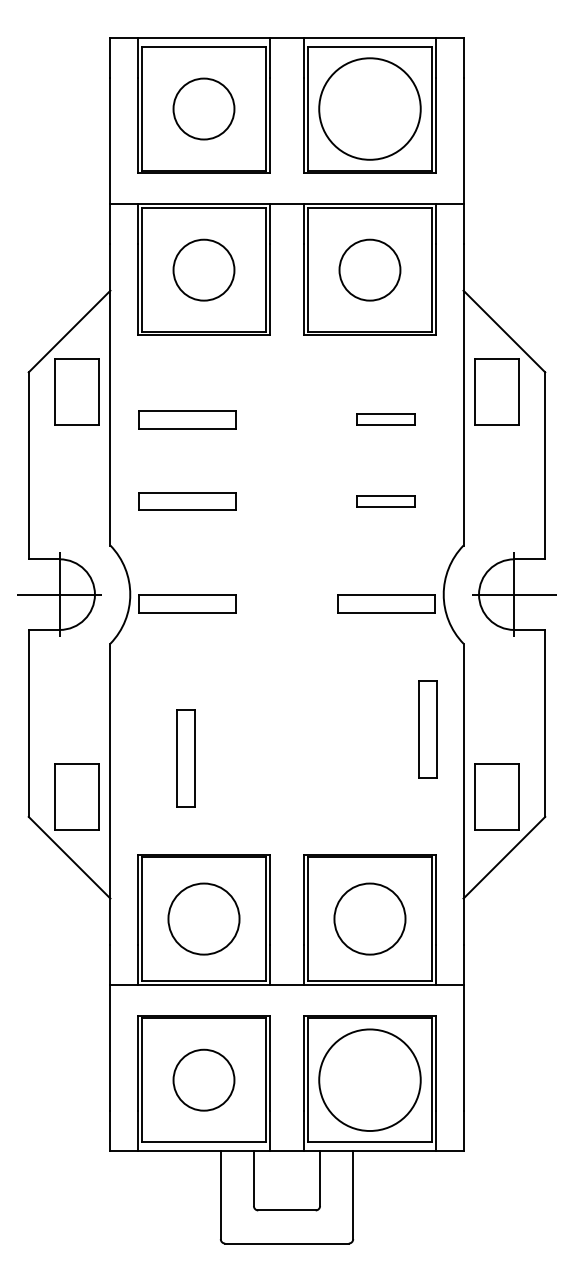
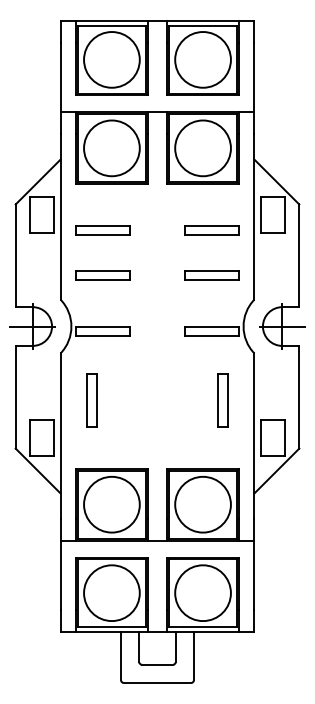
circle: (203, 108) -> (111, 59), size x1.67
circle: (203, 270) -> (111, 148), size x1.67
circle: (368, 270) -> (202, 148), size x1.67
part: (385, 419) -> (211, 230), size x1.67
part: (385, 501) -> (211, 275), size x1.67
part: (427, 729) -> (222, 400), moved
part: (185, 758) -> (91, 400), moved
circle: (203, 918) -> (111, 504), size x1.43
circle: (368, 918) -> (202, 504), size x1.43
circle: (203, 1080) -> (111, 593), size x1.67

